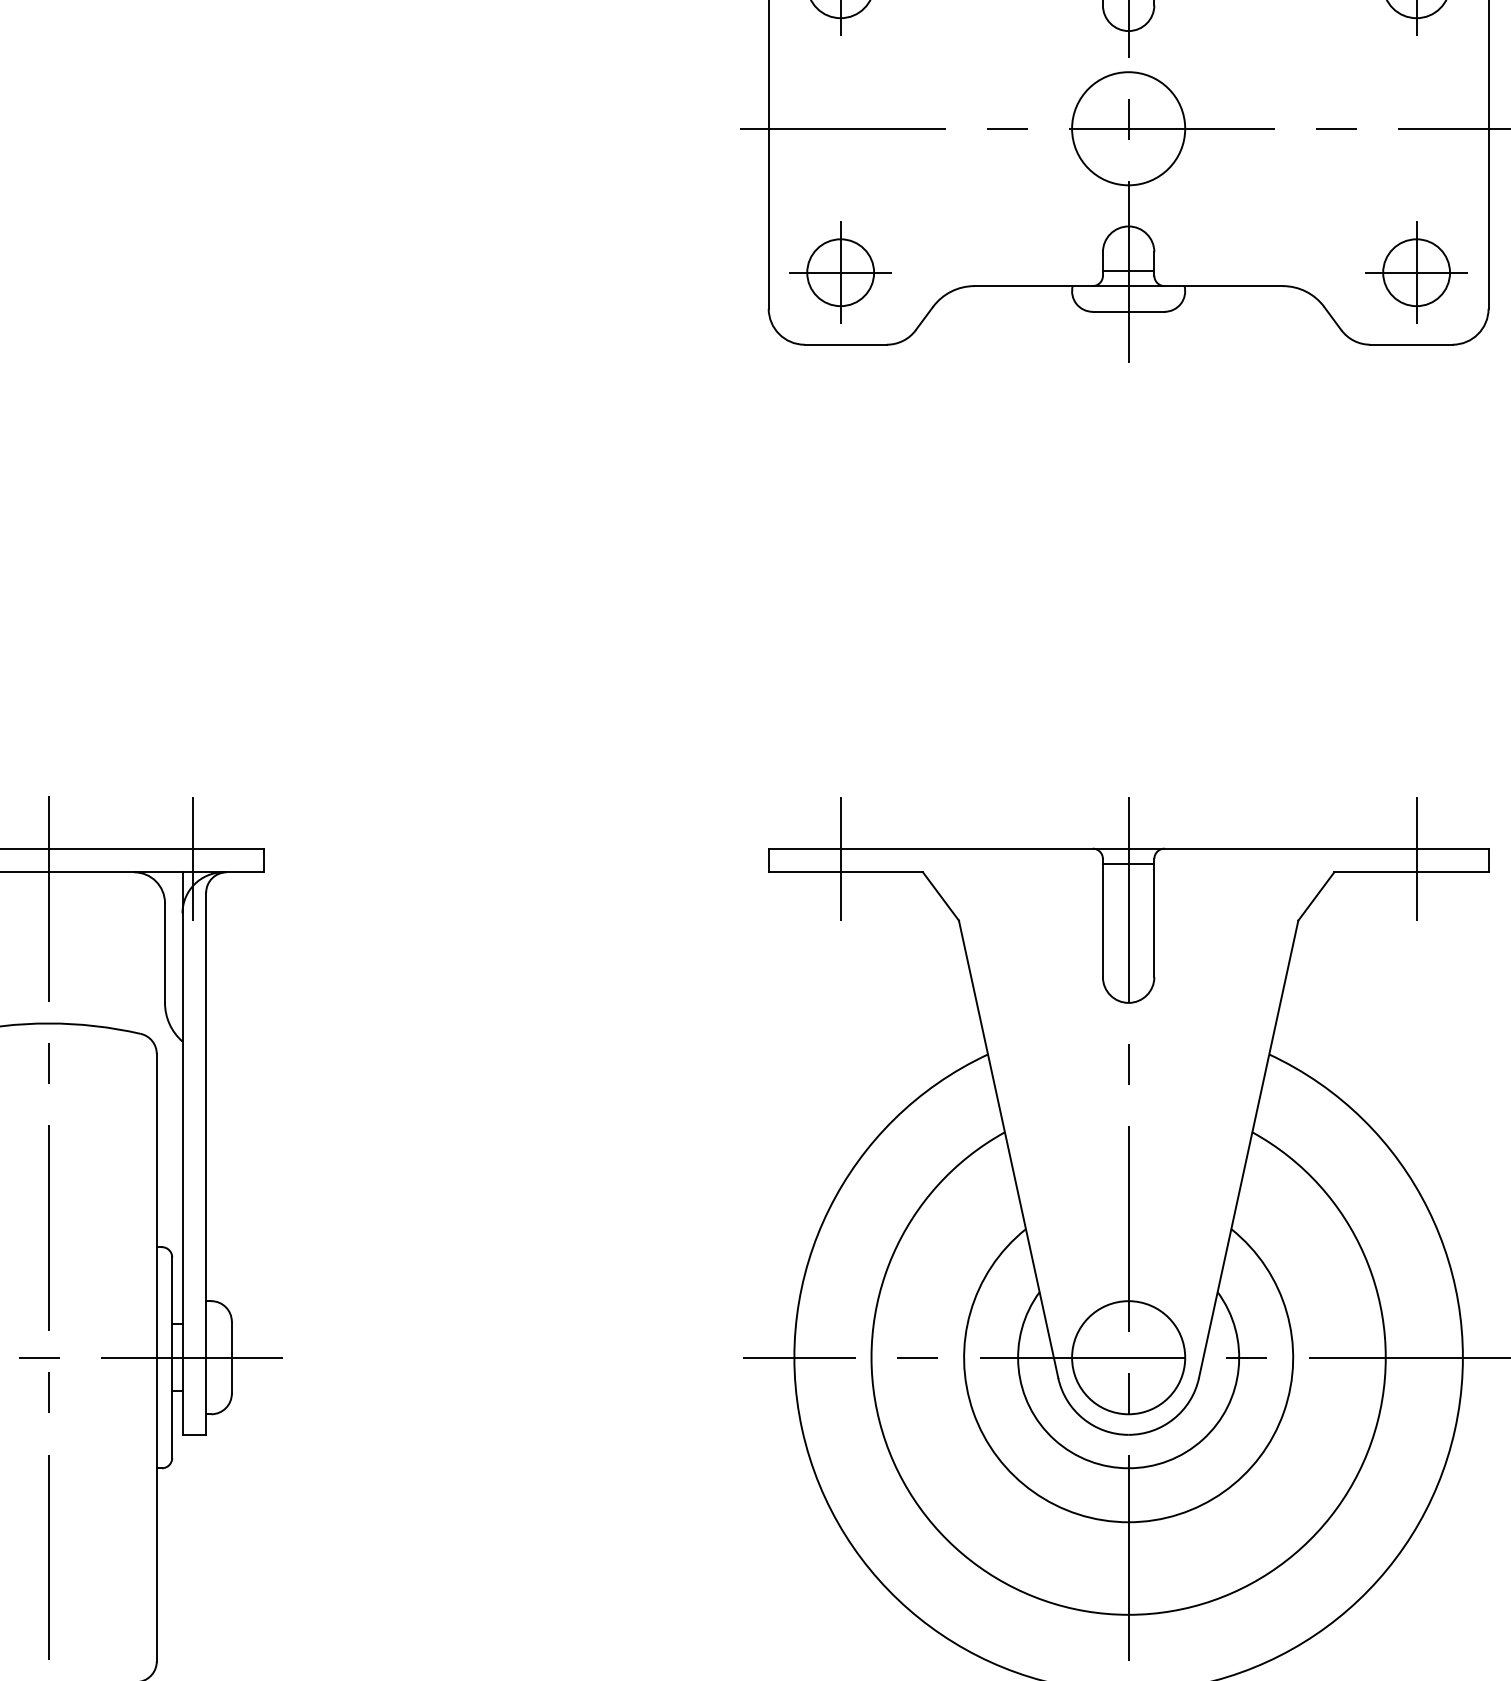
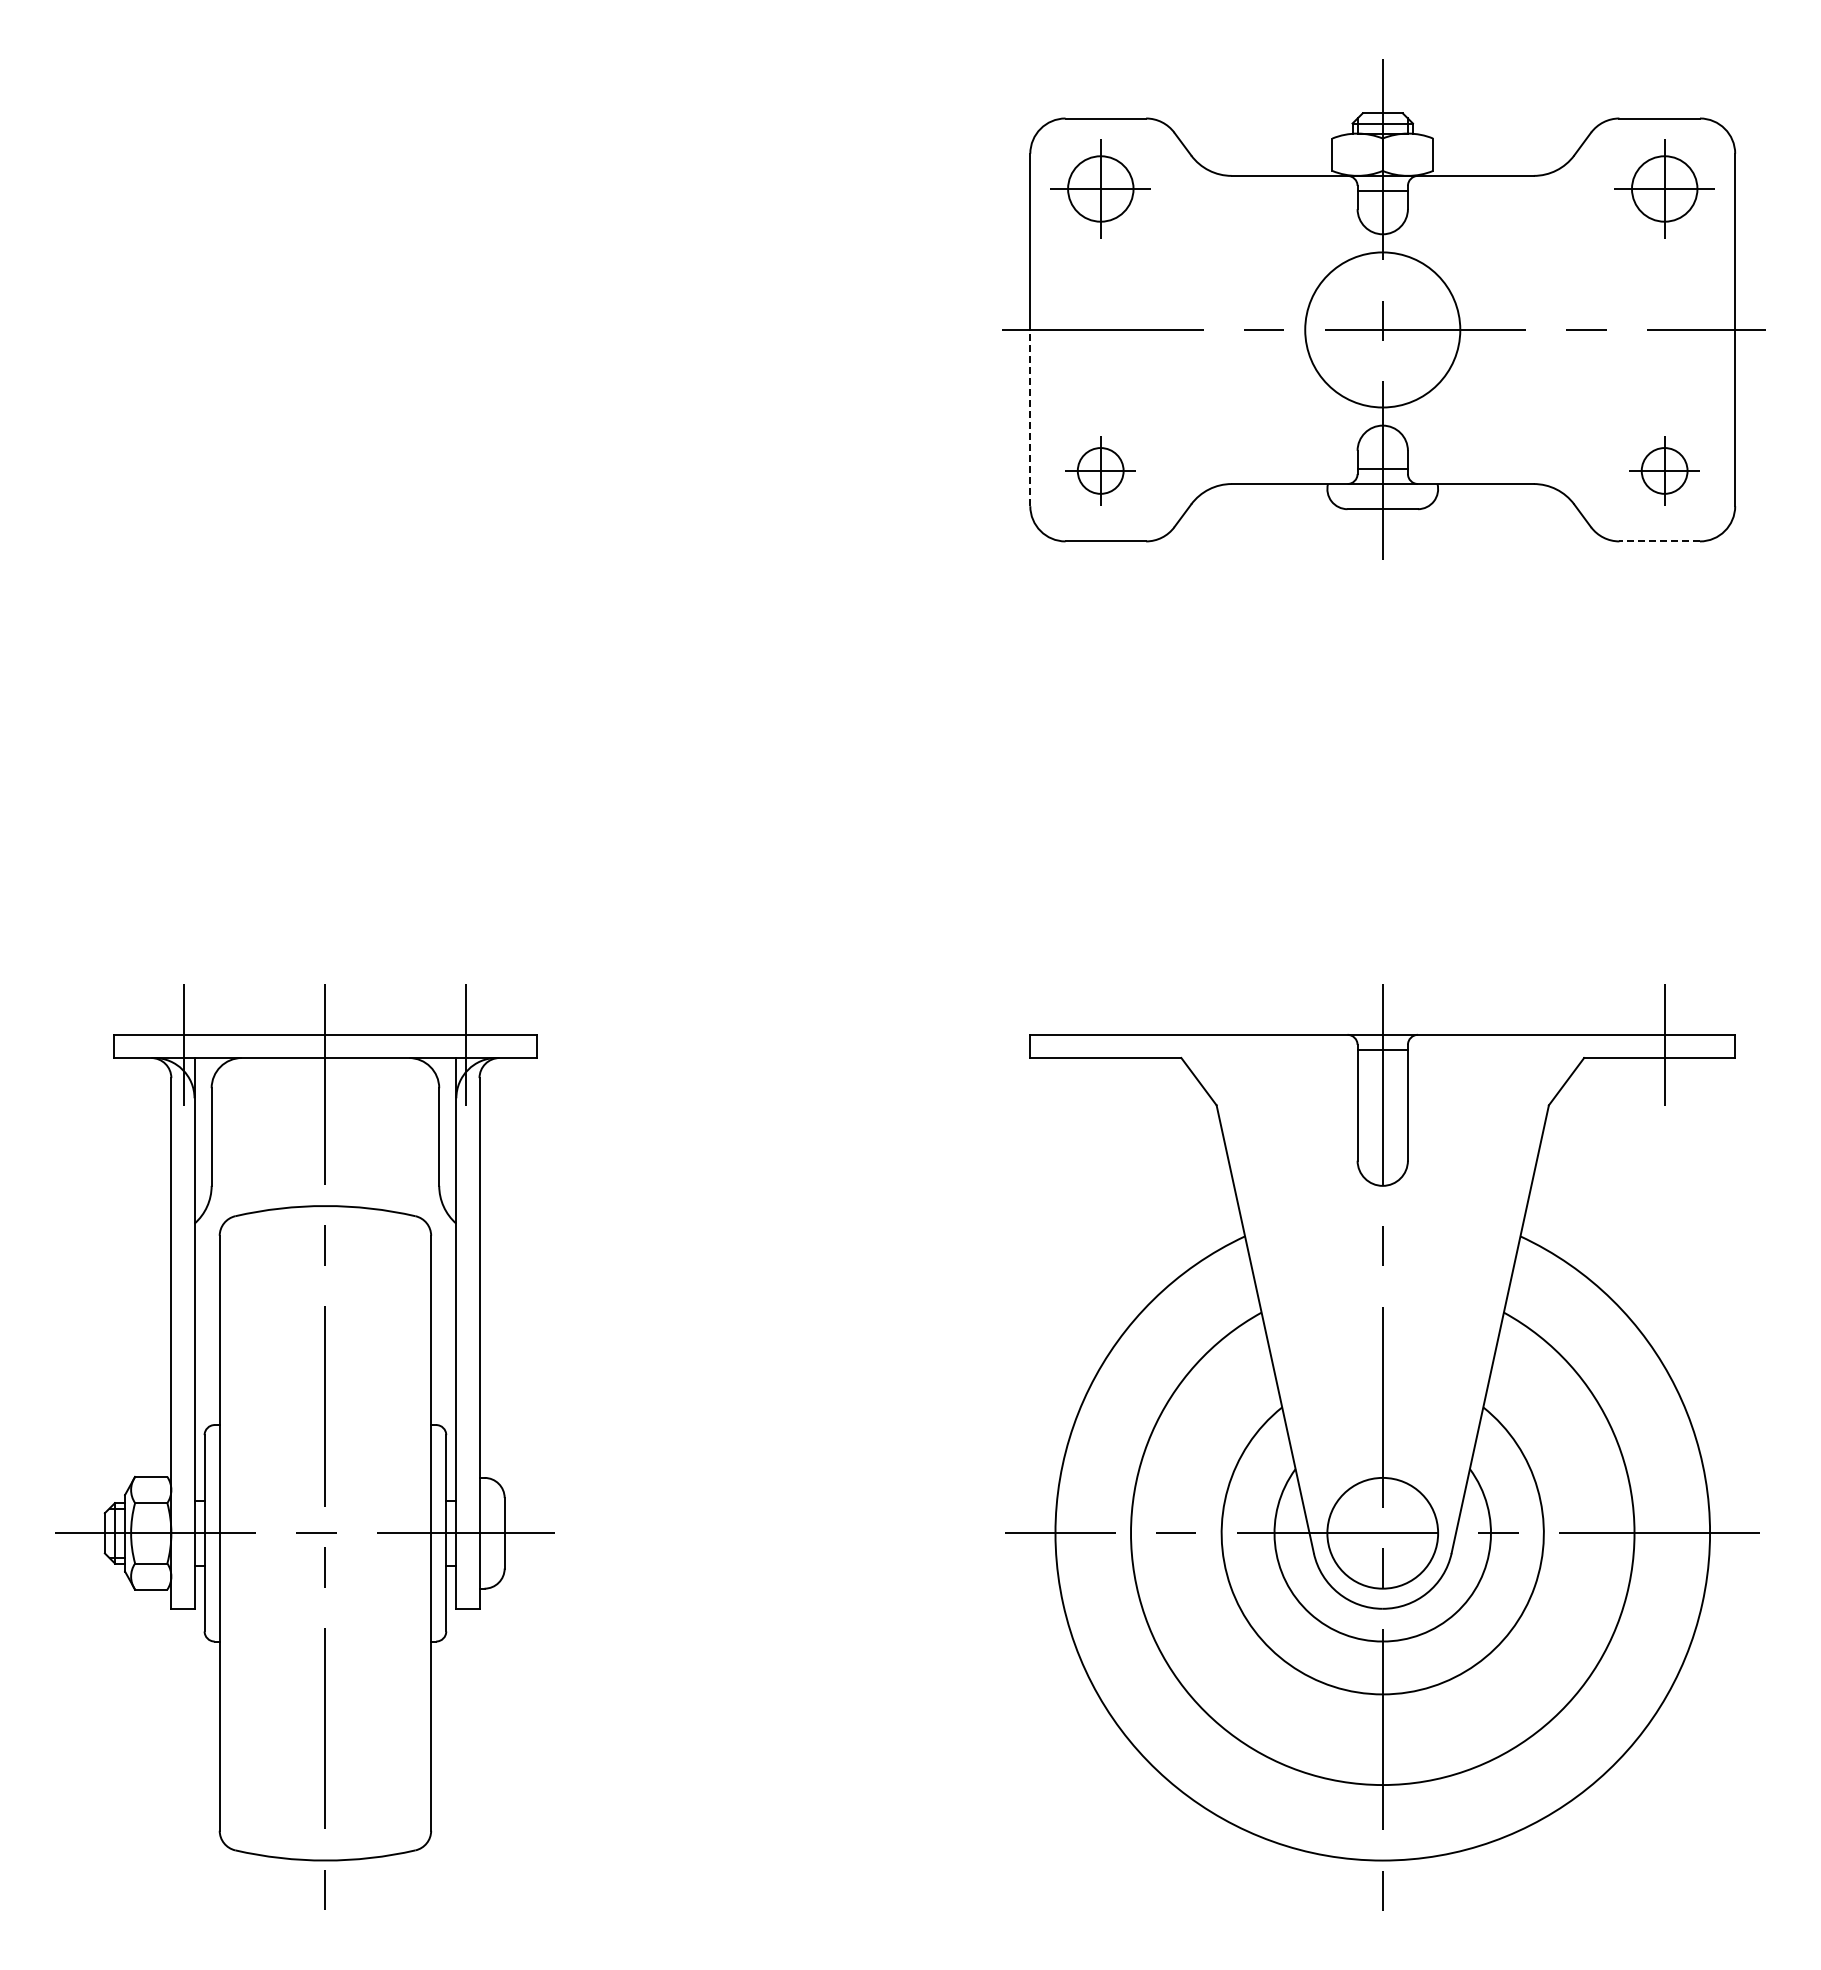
circle: (1128, 128) -> (1382, 329), size x1.4
line: (768, 218) -> (1030, 417), solid -> dashed
part: (840, 272) -> (1100, 470), size x0.7
part: (1416, 272) -> (1664, 470), size x0.7
line: (1411, 344) -> (1659, 541), solid -> dashed
line: (840, 858) -> (1100, 1044), removed

